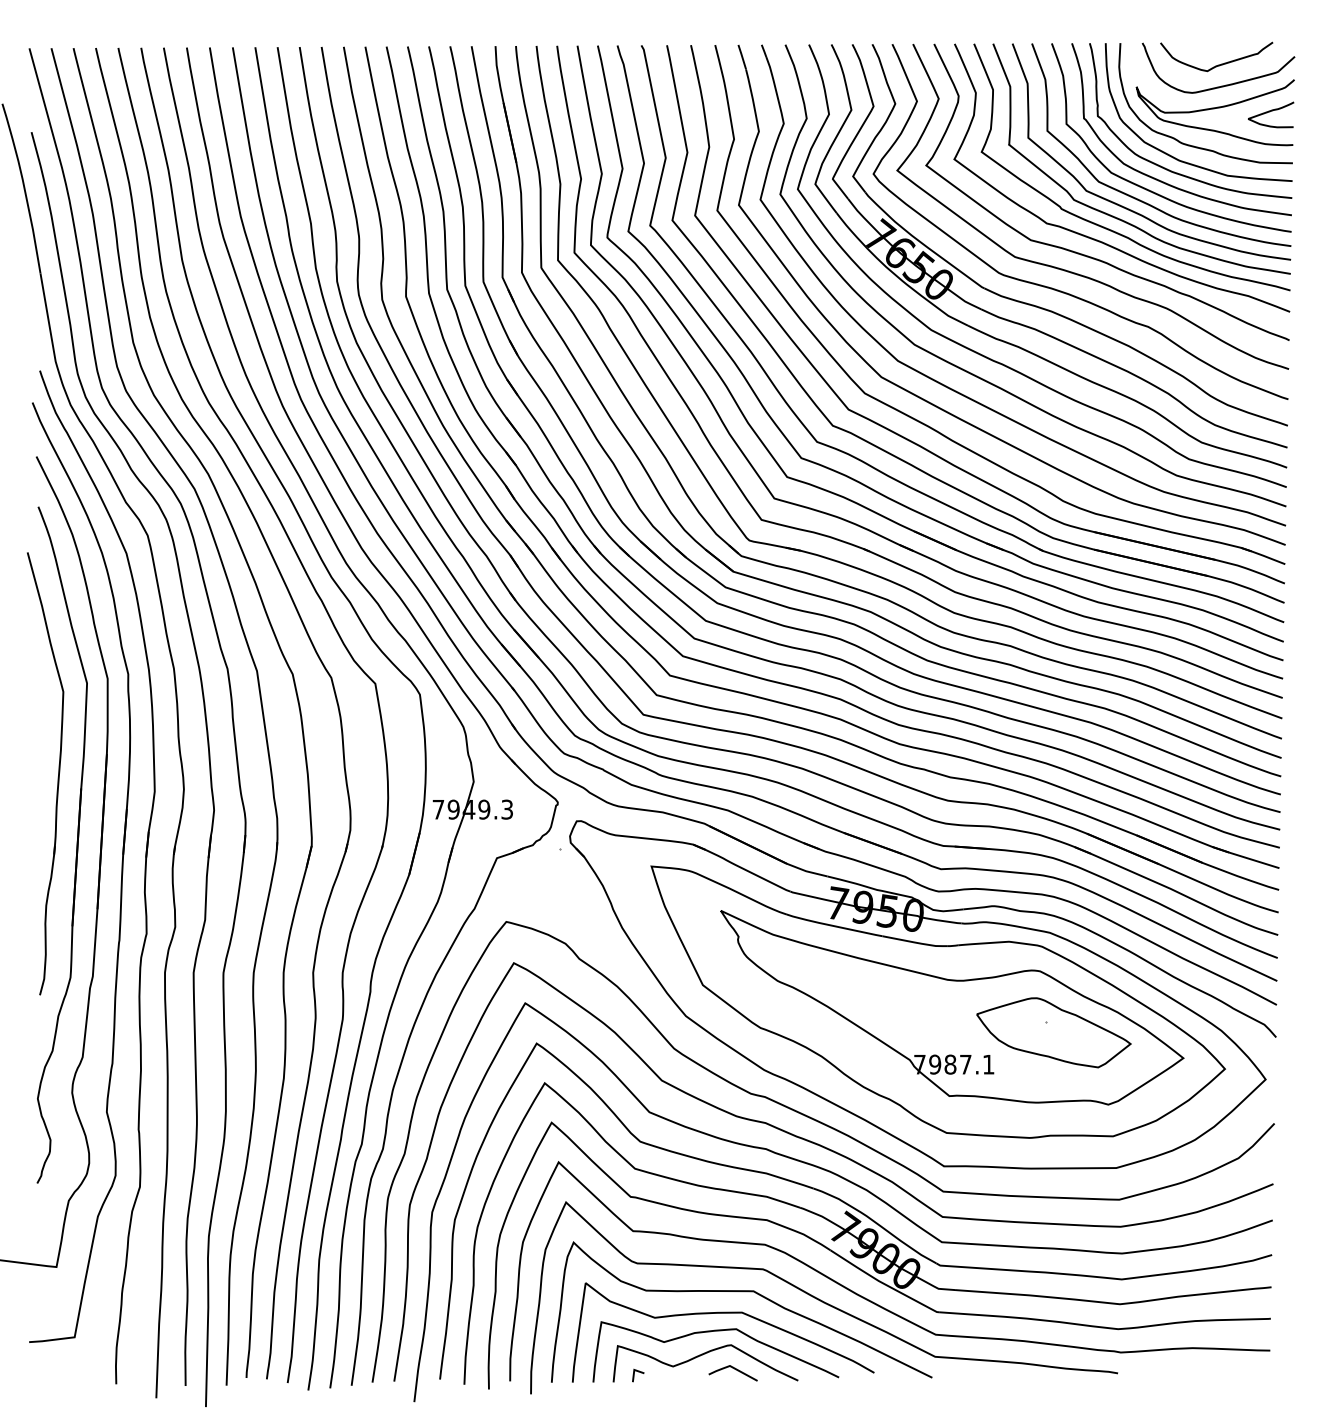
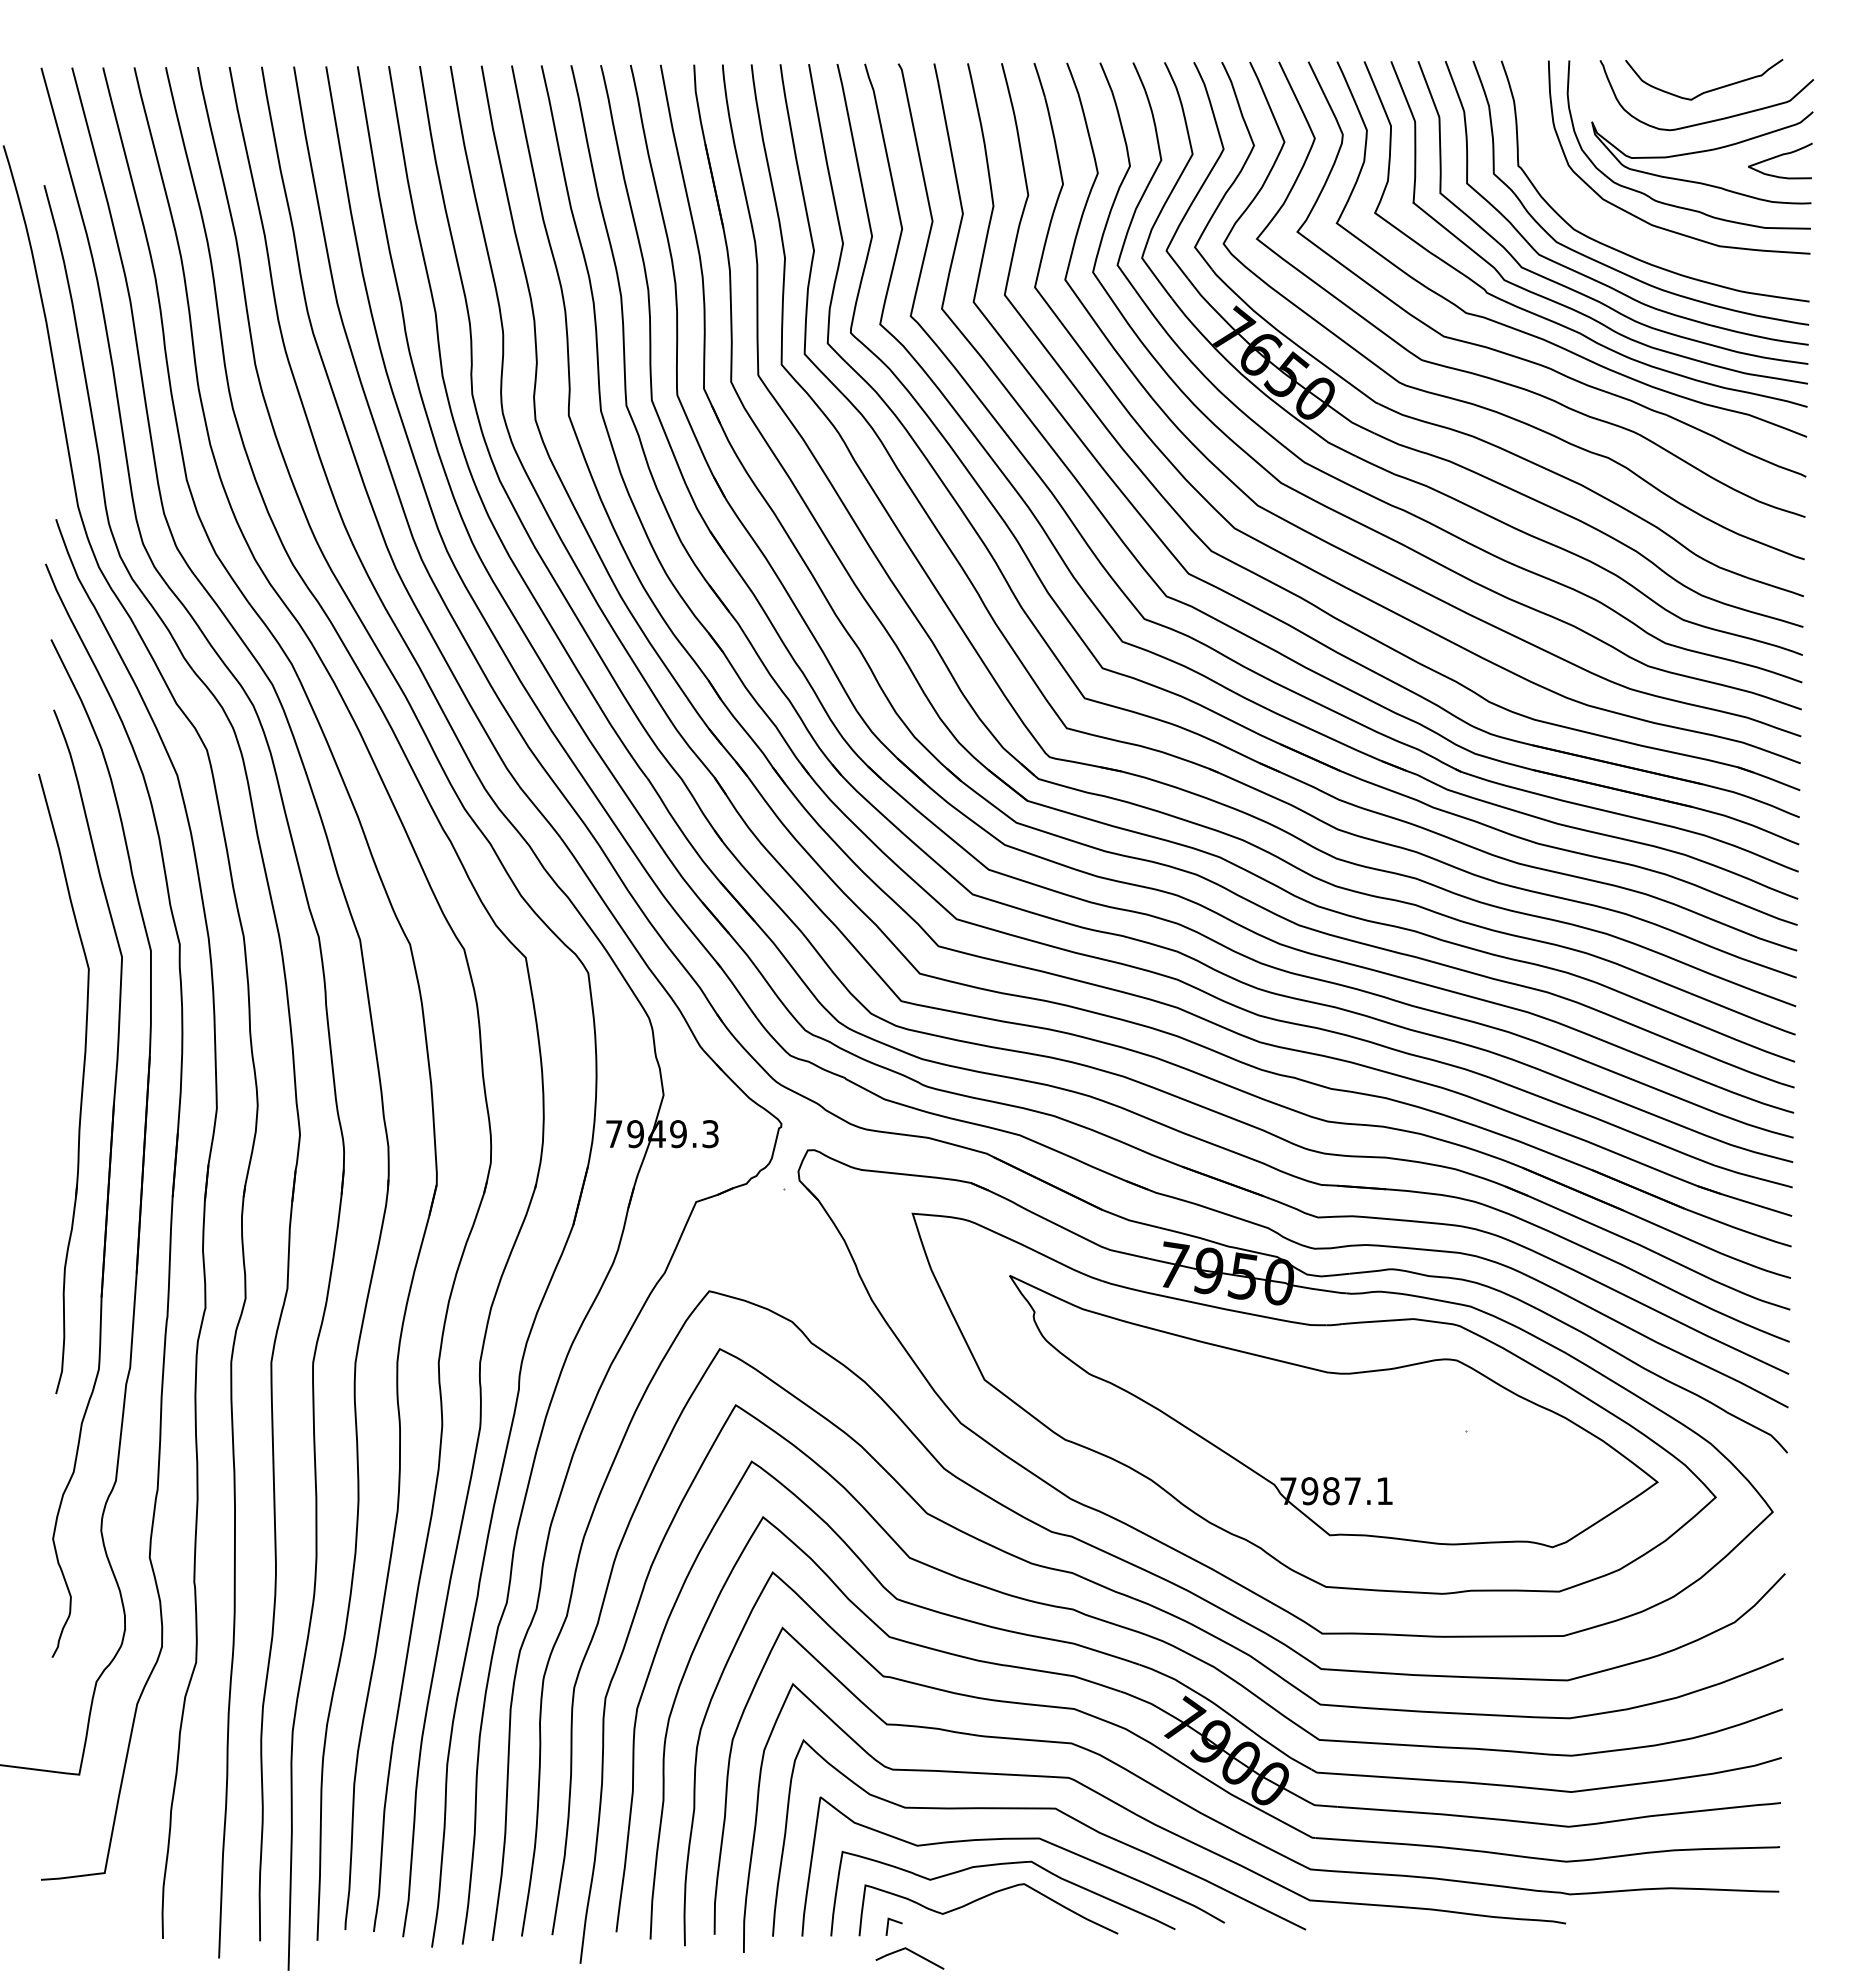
curve: (1167, 168) -> (1635, 236), removed
part: (1053, 1032) -> (1475, 1446), removed
line: (734, 1369) -> (912, 1953), moved

